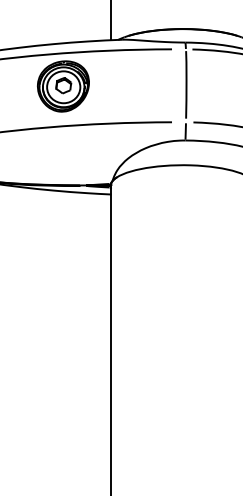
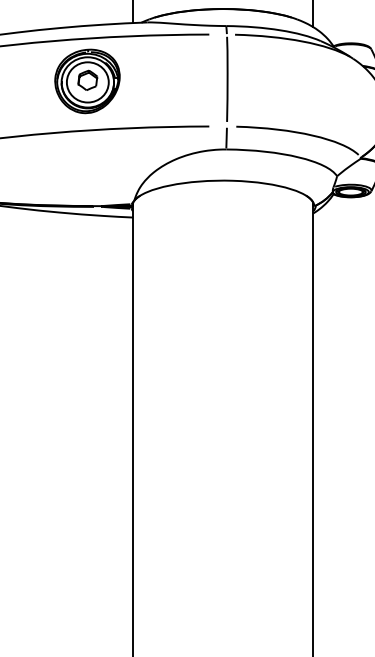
part: (63, 86) -> (87, 81), moved

